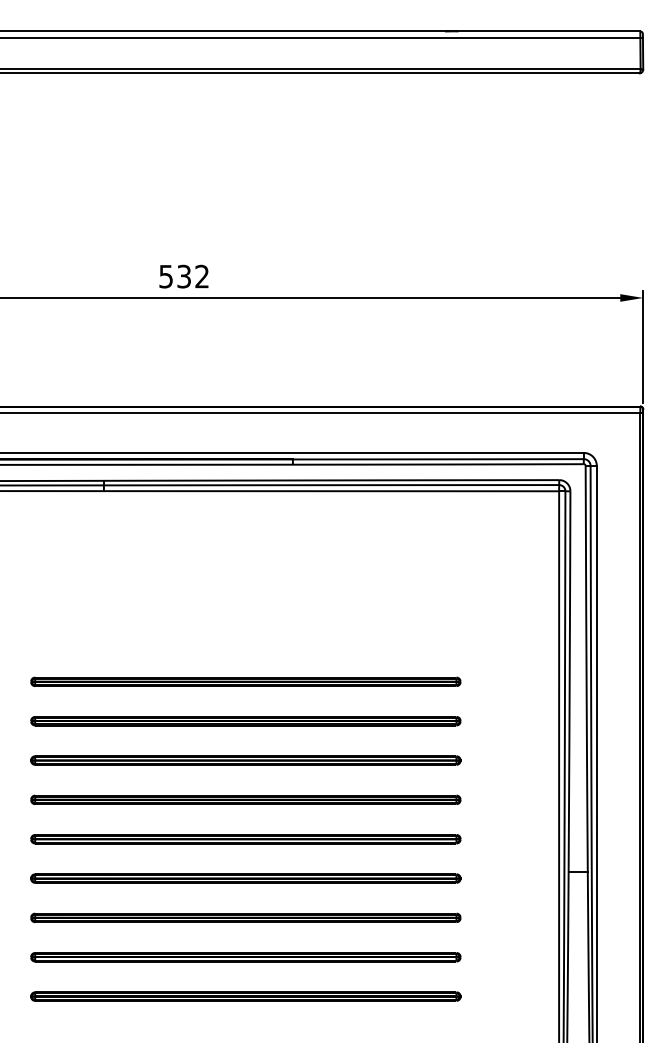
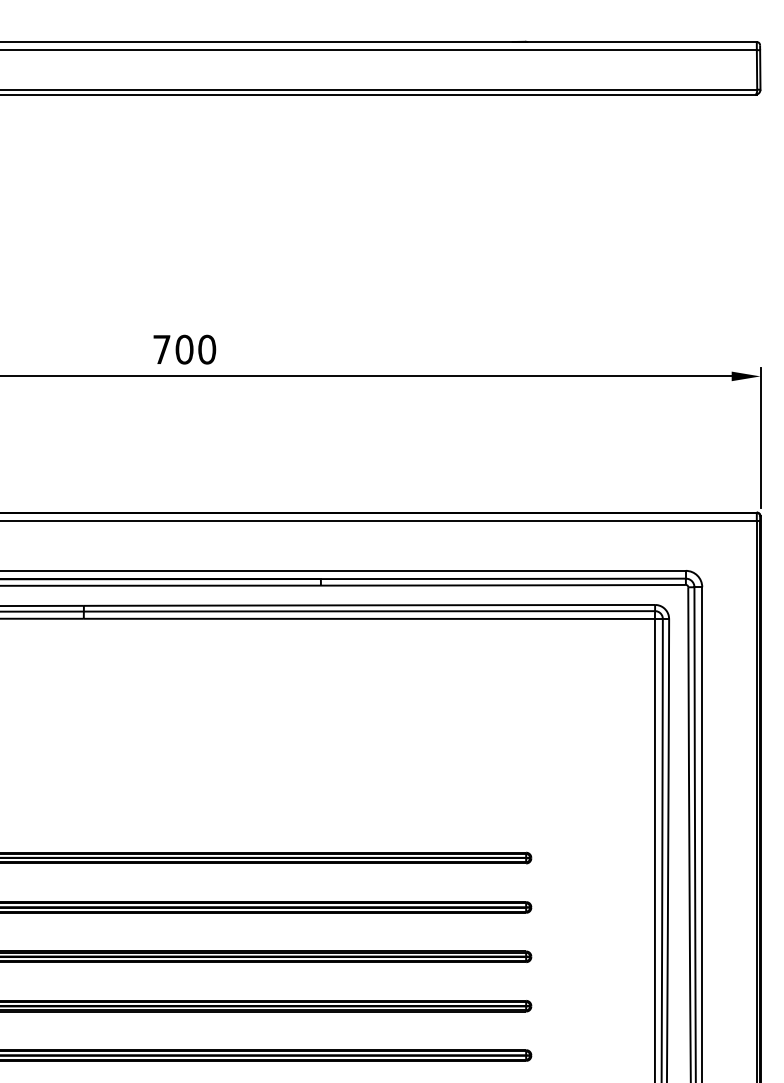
text: (184, 276) -> (184, 349), 532 -> 700

